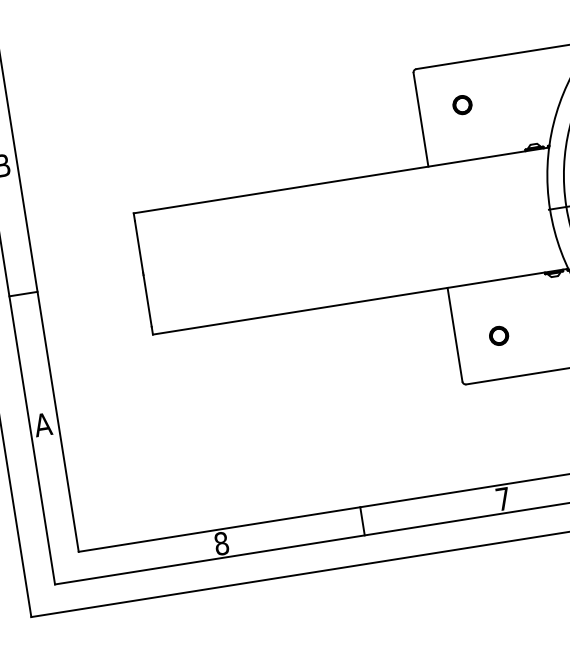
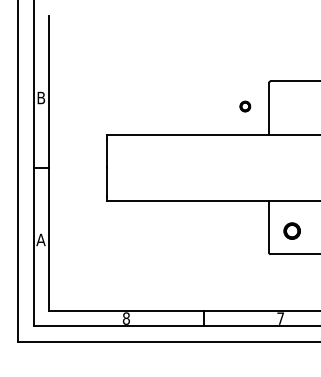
part: (462, 104) -> (245, 106), moved
part: (499, 334) -> (292, 230), size x1.6

